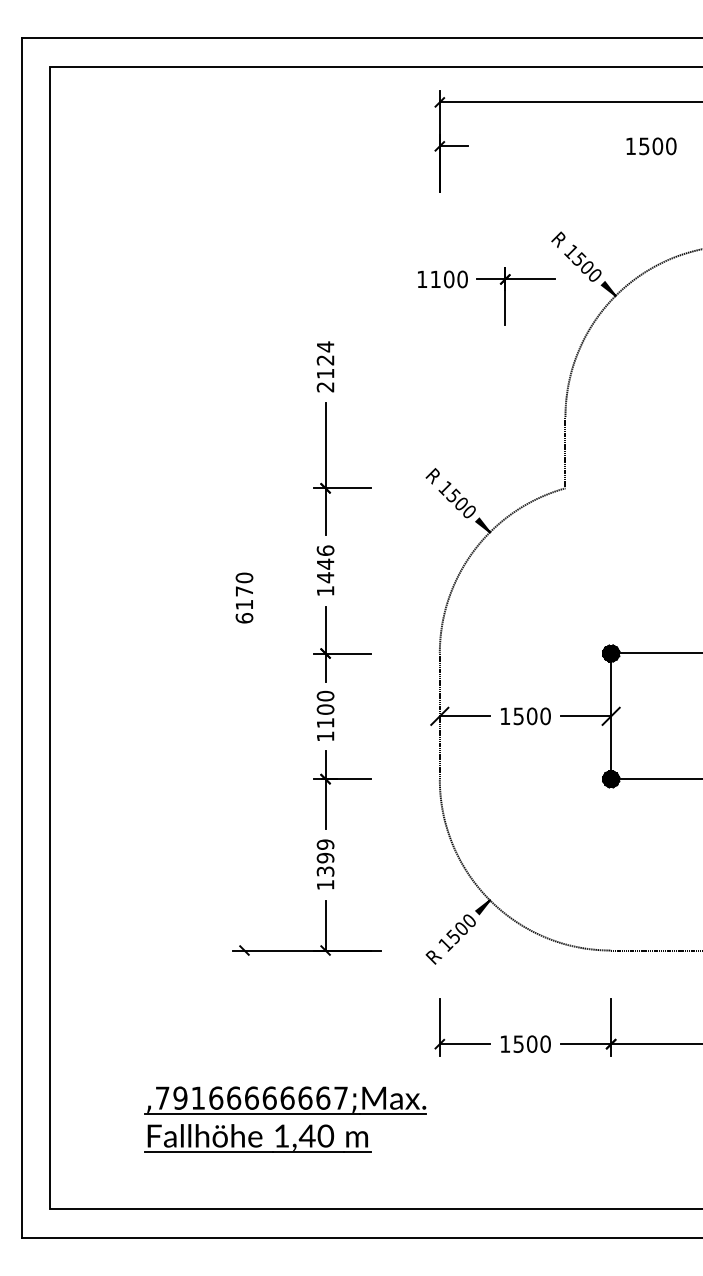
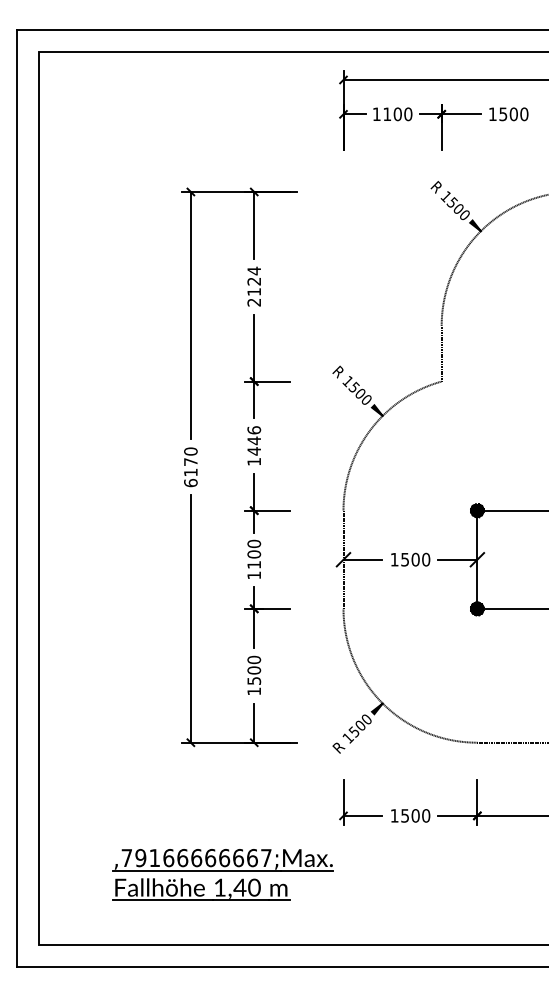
part: (487, 279) -> (427, 114), moved
part: (245, 401) -> (191, 313), added
line: (243, 791) -> (190, 618), added
text: (325, 858) -> (254, 670), 1399 -> 1500

